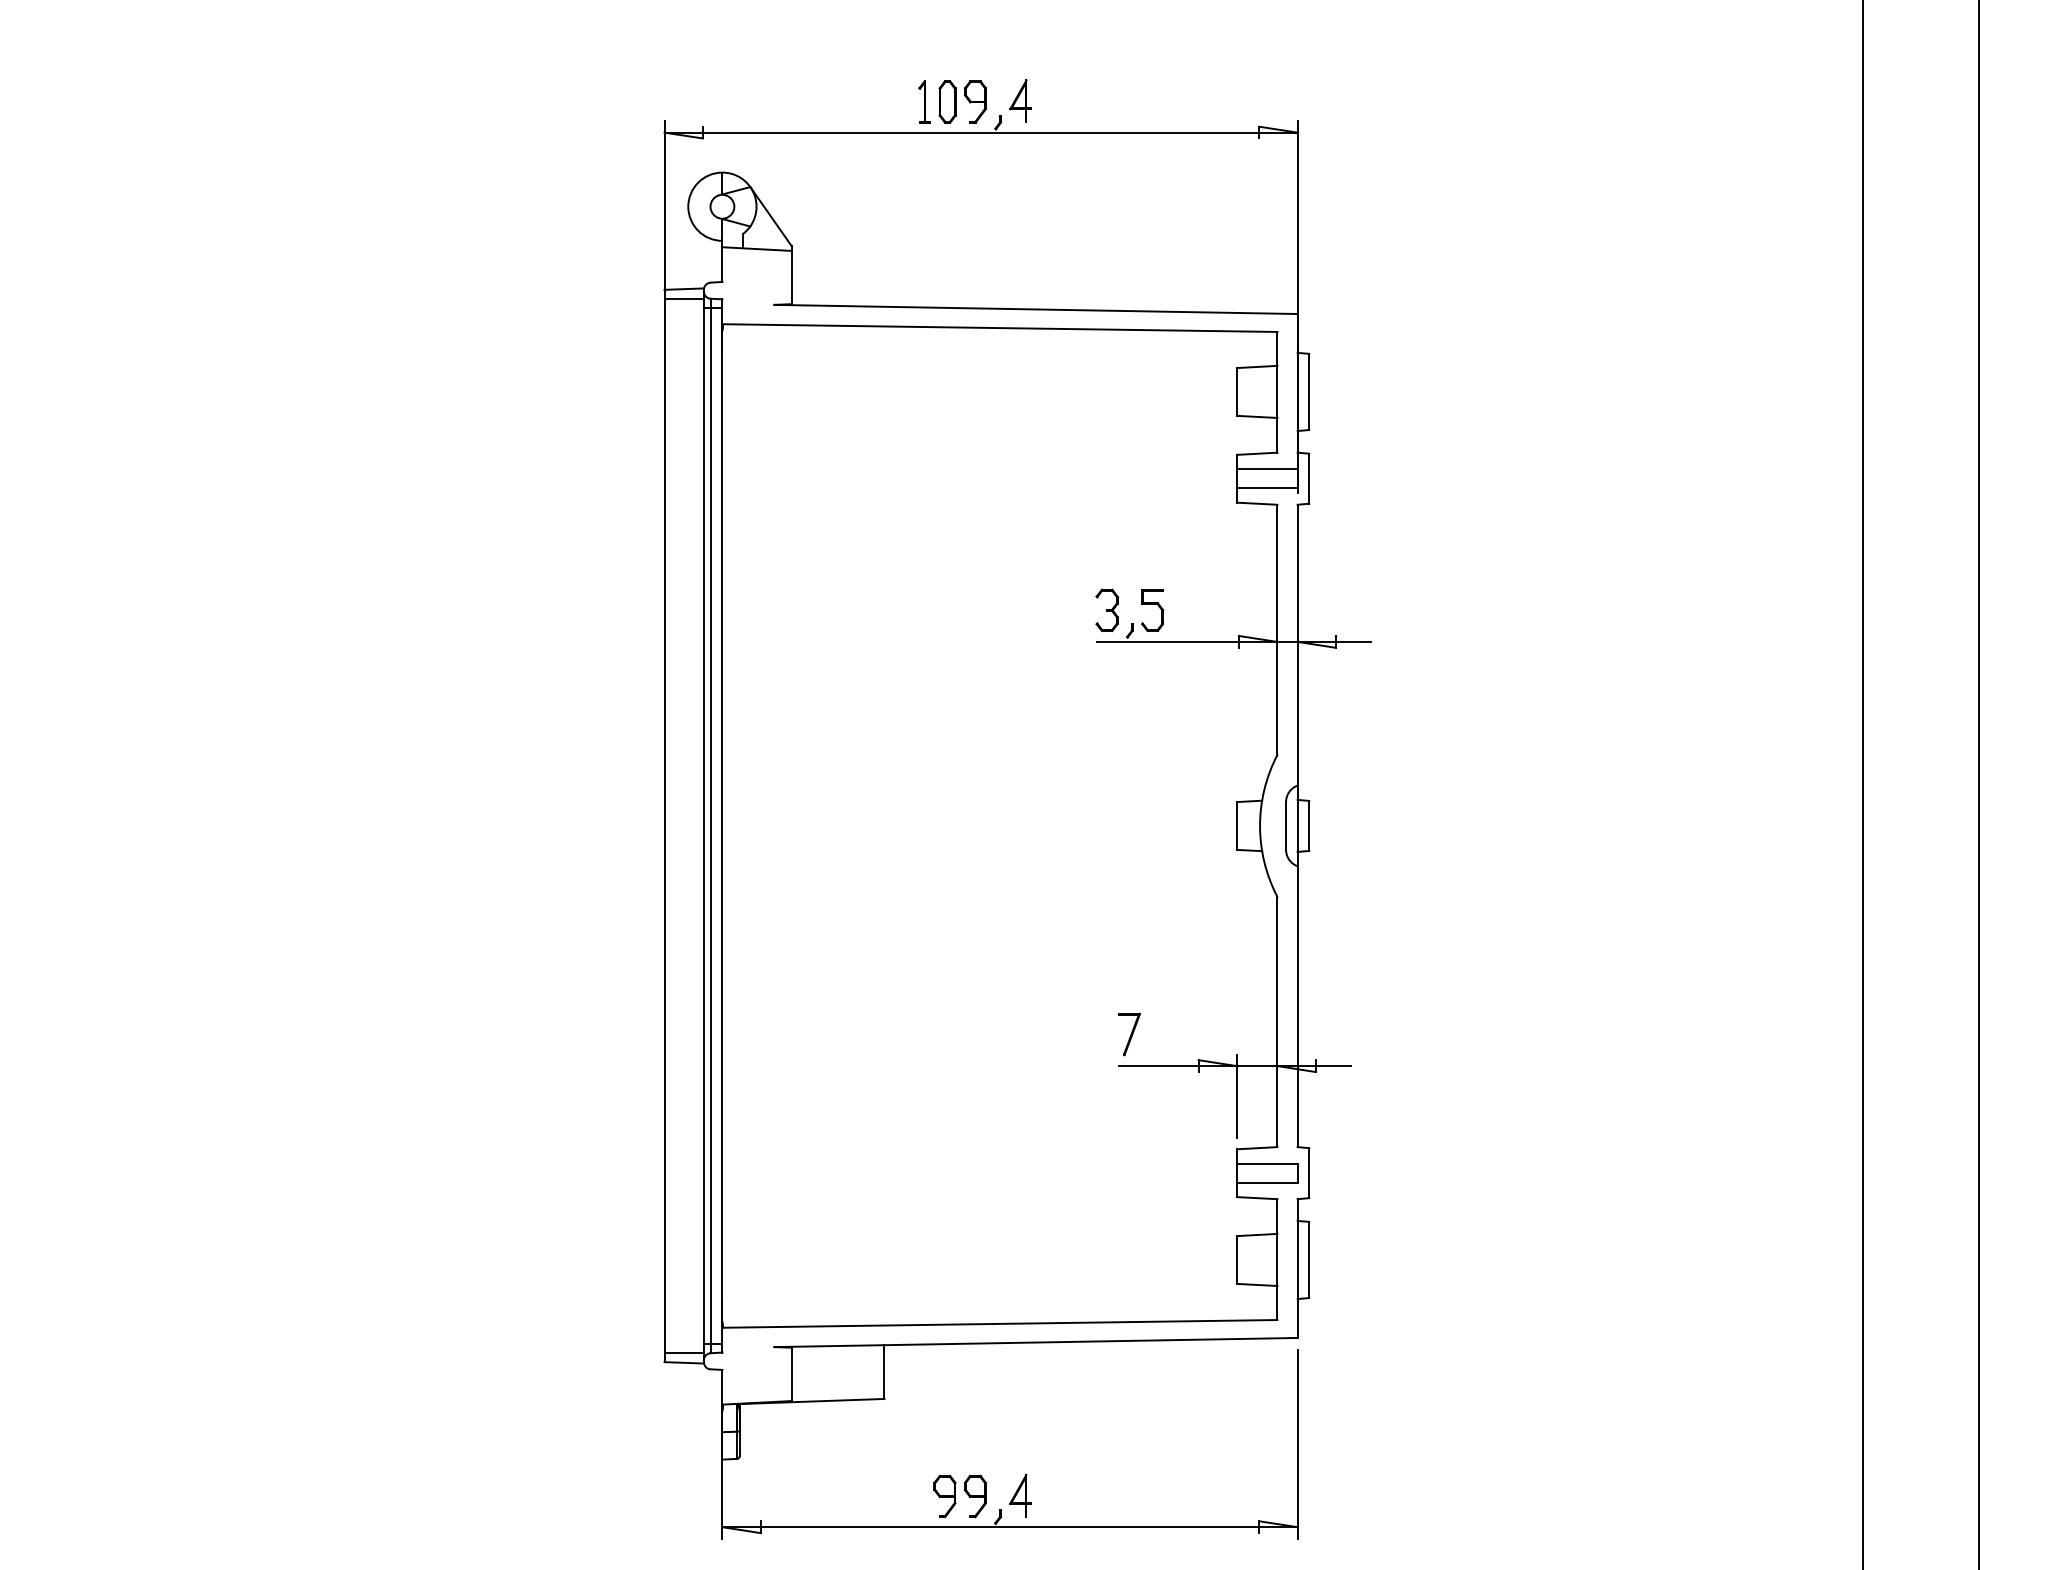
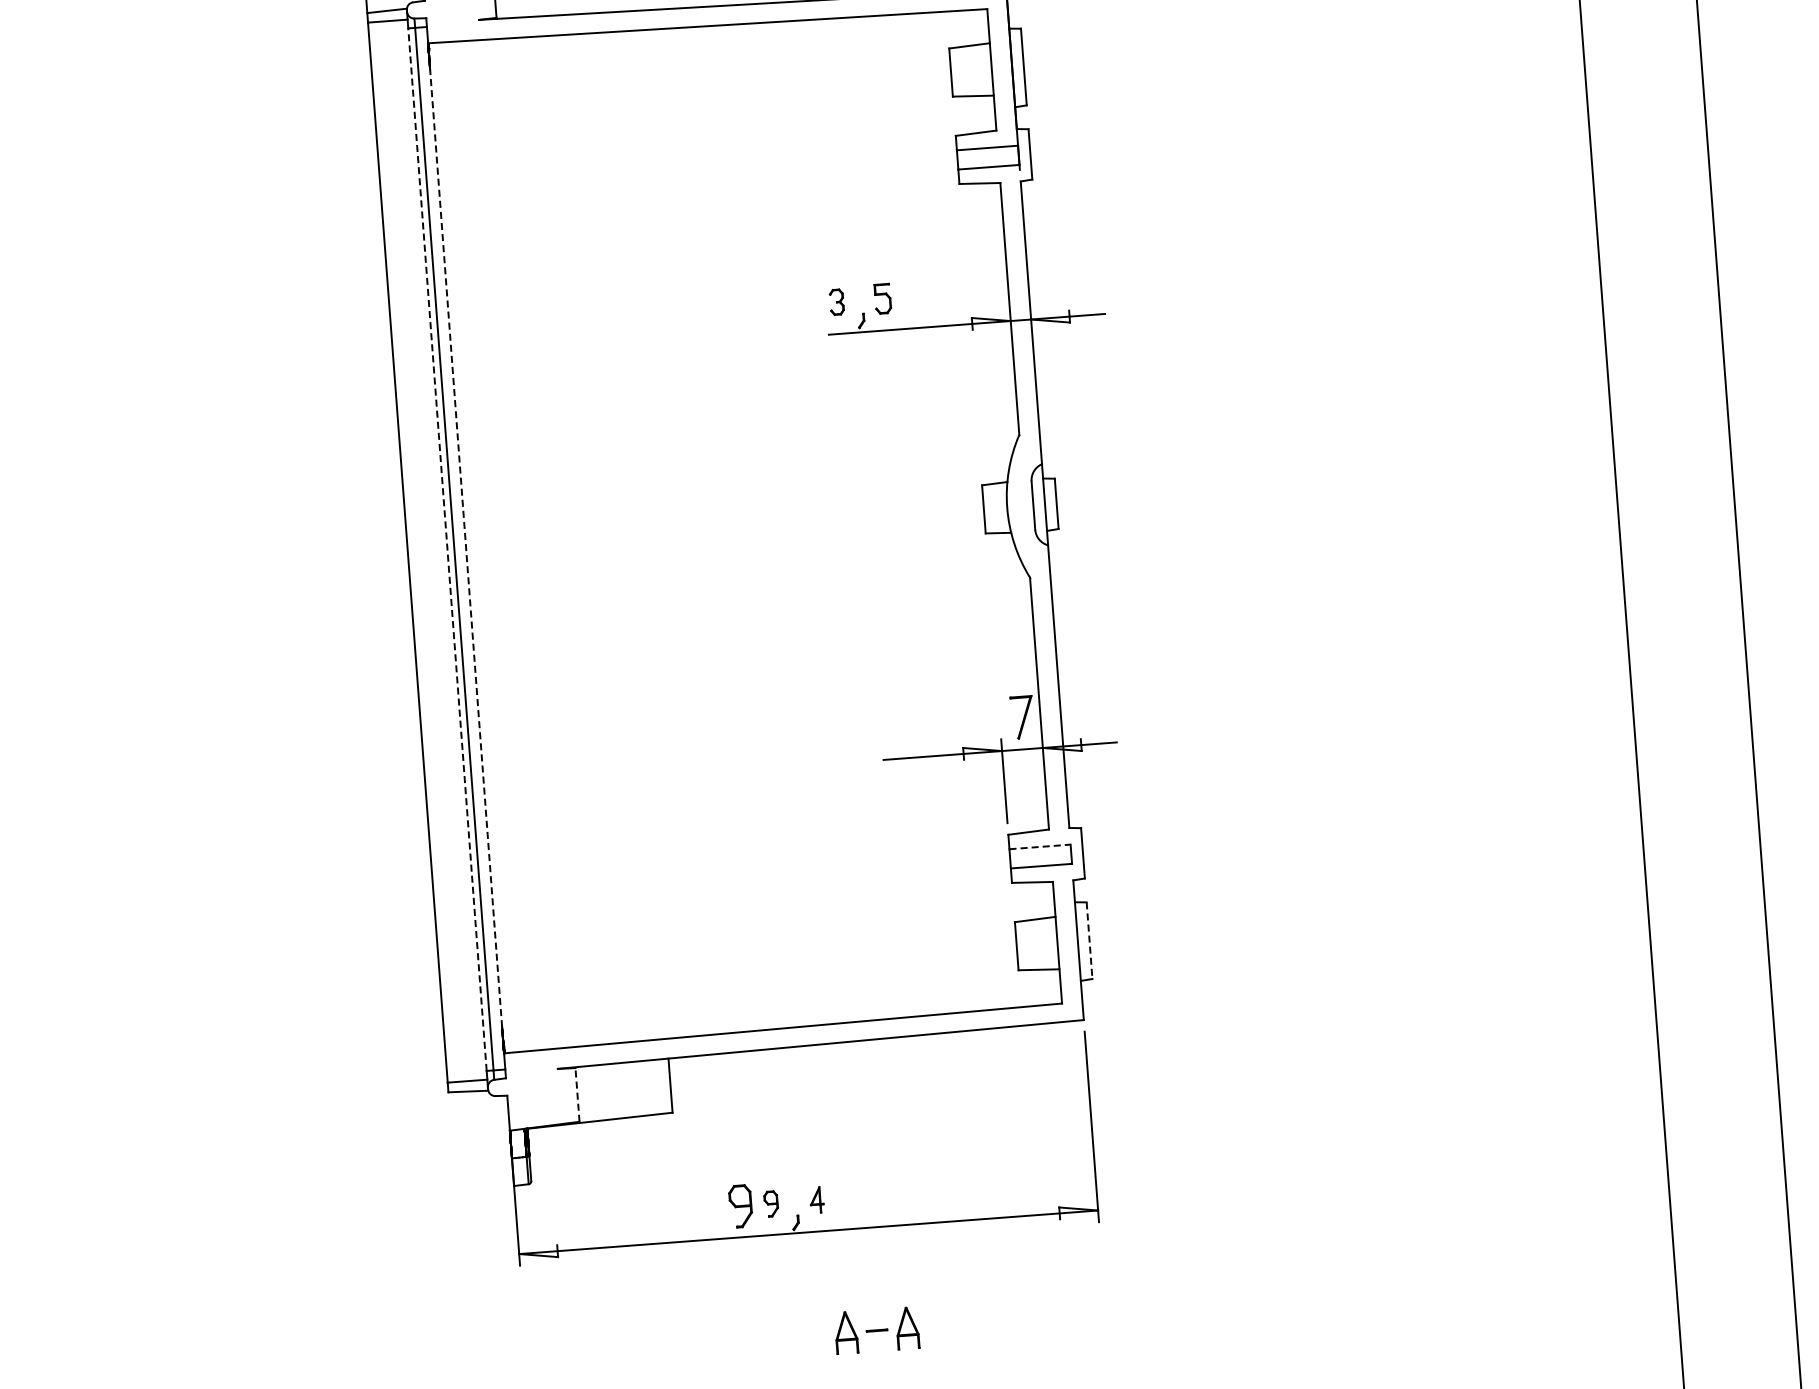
part: (1106, 610) -> (836, 302), size x0.6
part: (1152, 610) -> (882, 298), size x0.7
line: (703, 825) -> (447, 549), solid -> dashed
line: (722, 825) -> (466, 547), solid -> dashed
part: (1129, 1034) -> (1022, 717), moved
line: (1267, 1163) -> (1040, 846), solid -> dashed
line: (1309, 1260) -> (1089, 941), solid -> dashed
line: (791, 1374) -> (577, 1095), solid -> dashed
part: (1020, 1495) -> (816, 1199), size x0.6
part: (974, 1496) -> (770, 1204), size x0.6

